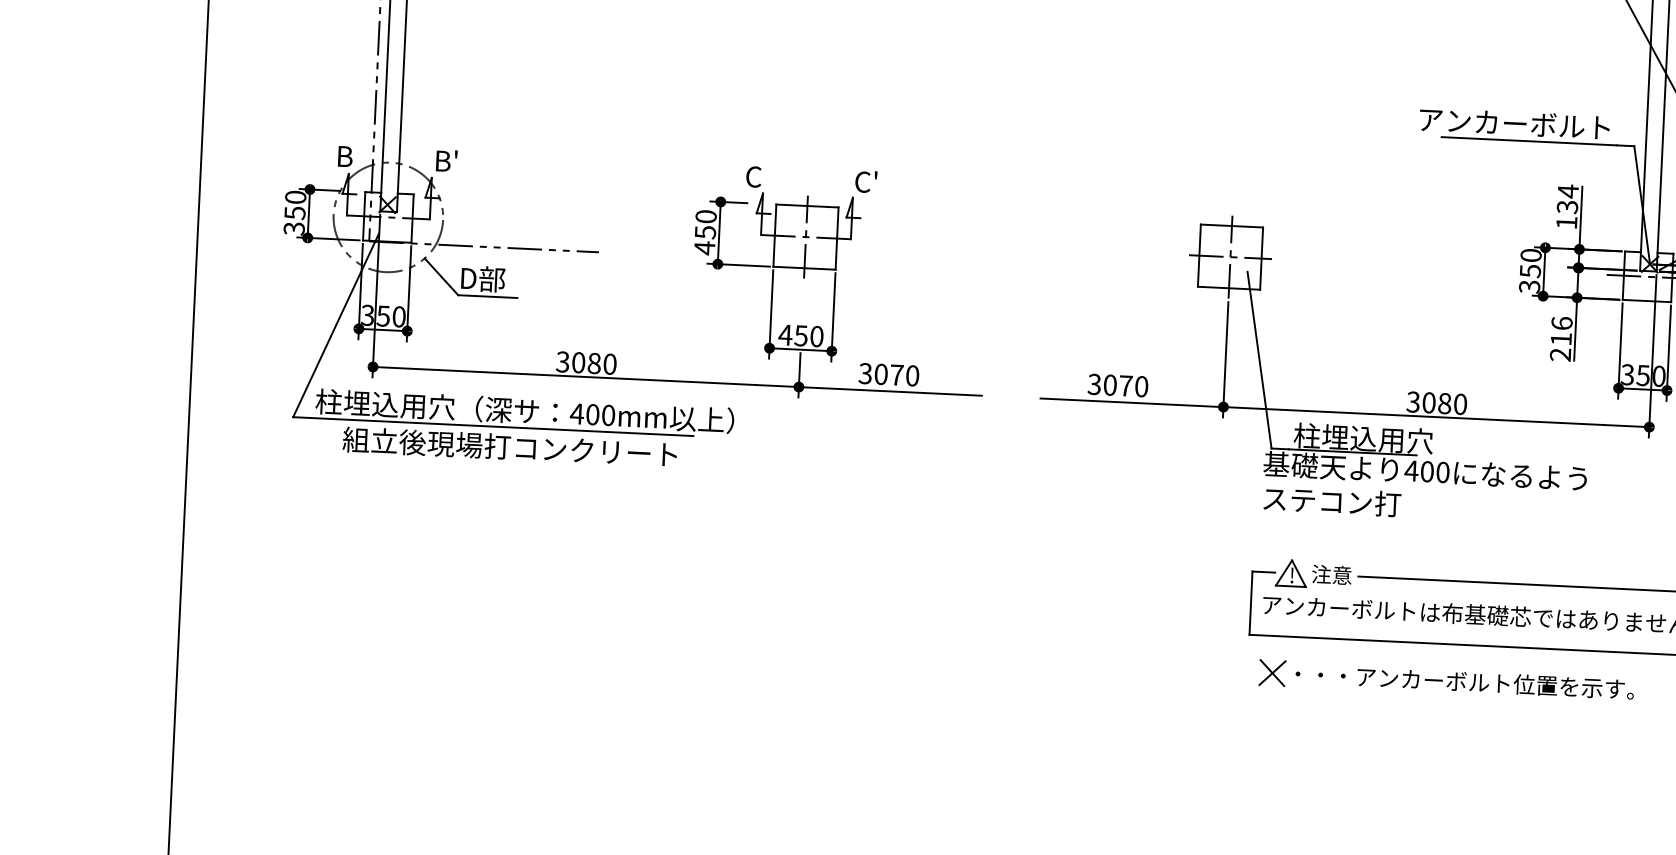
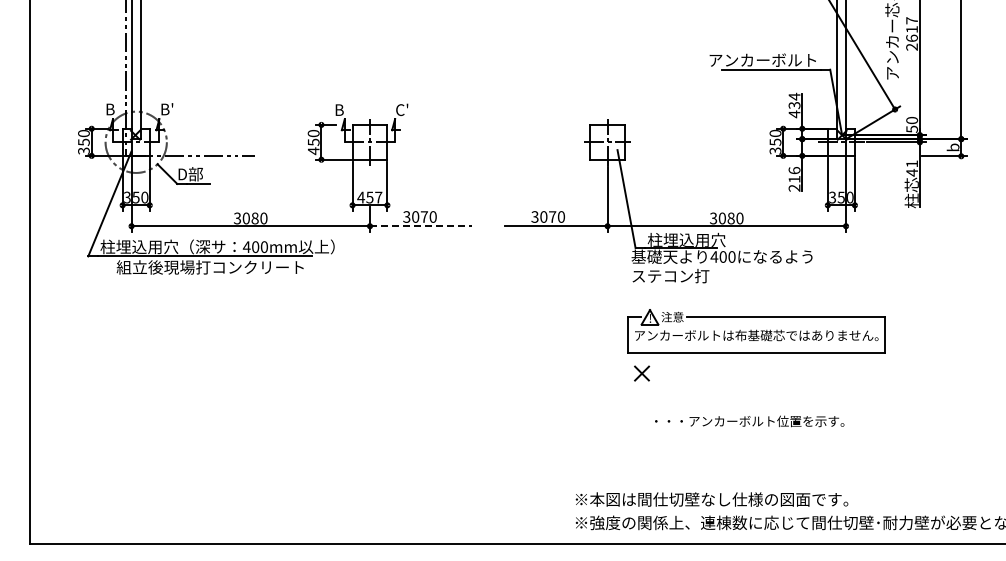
text: (754, 177) -> (339, 110), C -> B
text: (1566, 223) -> (794, 114), 134 -> 434
text: (816, 336) -> (378, 197), 450 -> 457
line: (890, 391) -> (421, 226), solid -> dashed
text: (1464, 682) -> (749, 421), moved

